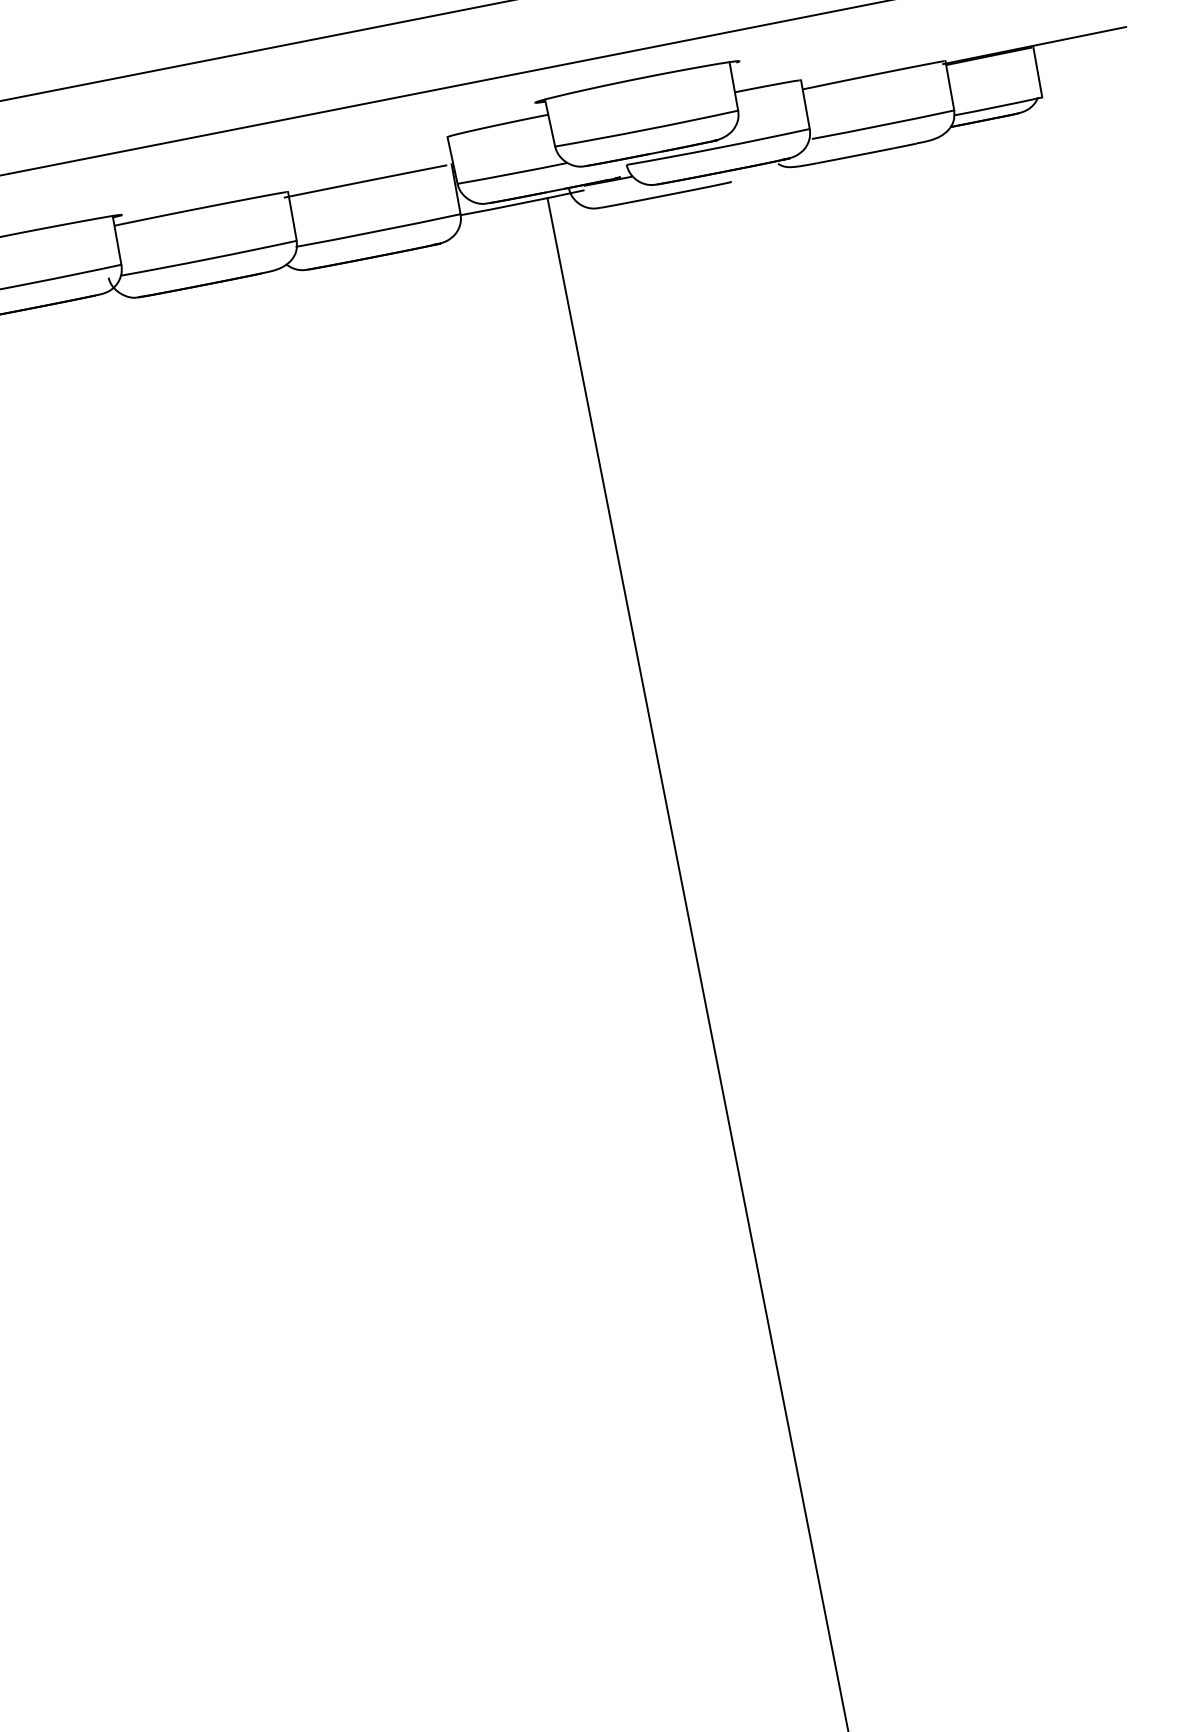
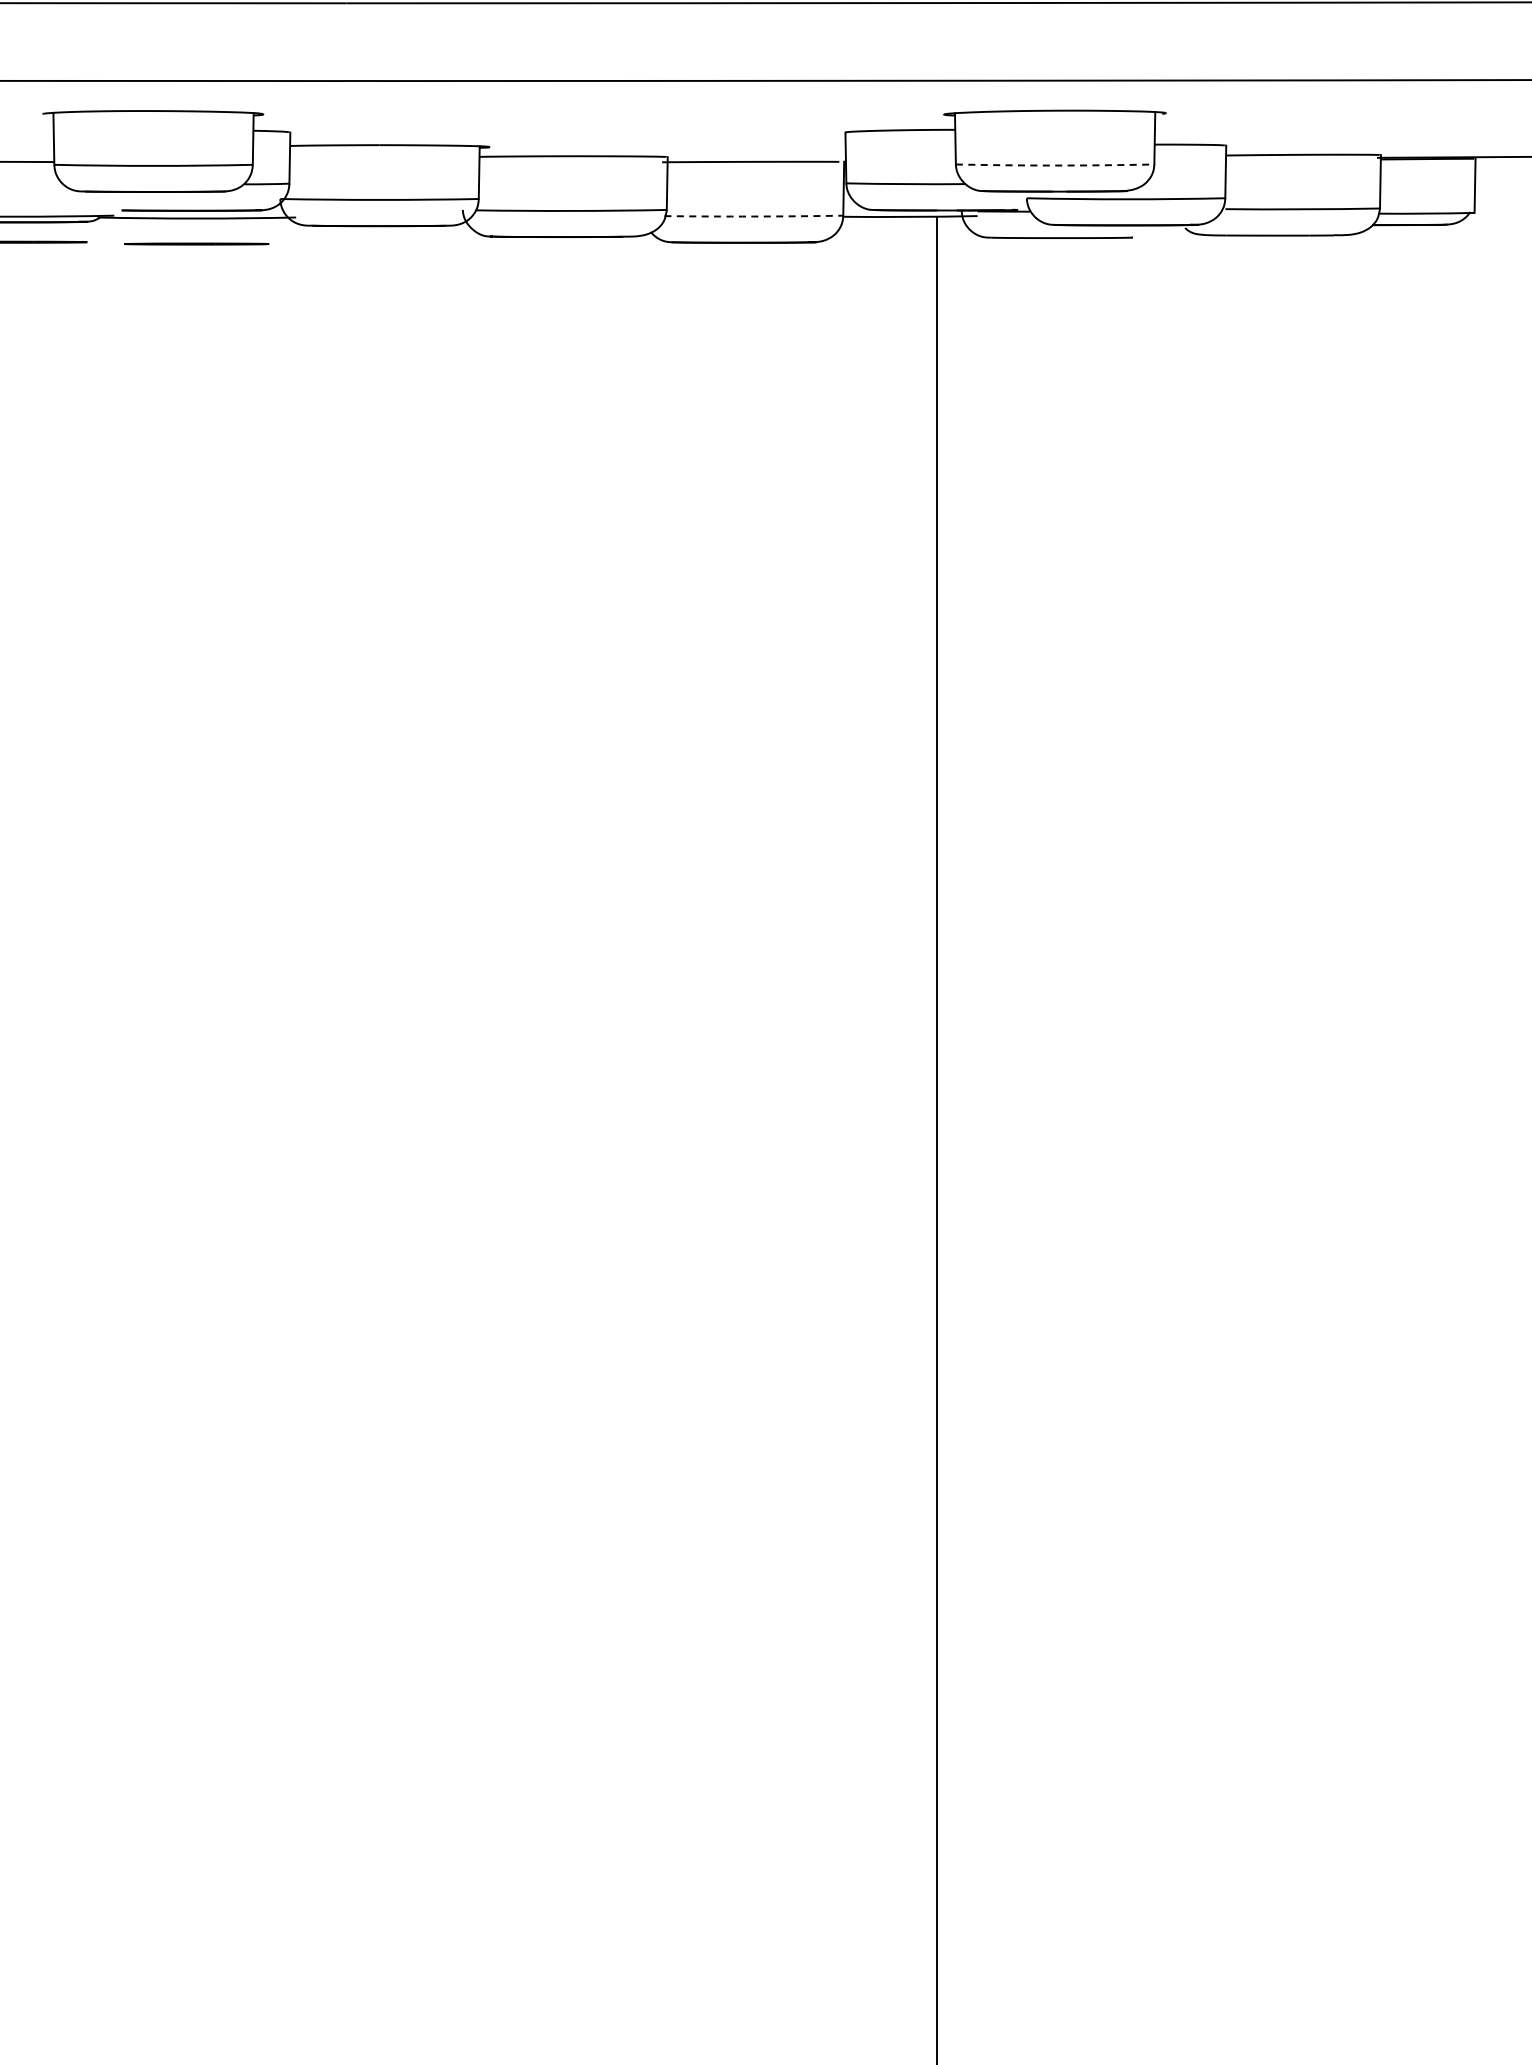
arc: (647, 129) -> (1055, 165), solid -> dashed
arc: (377, 231) -> (753, 216), solid -> dashed

